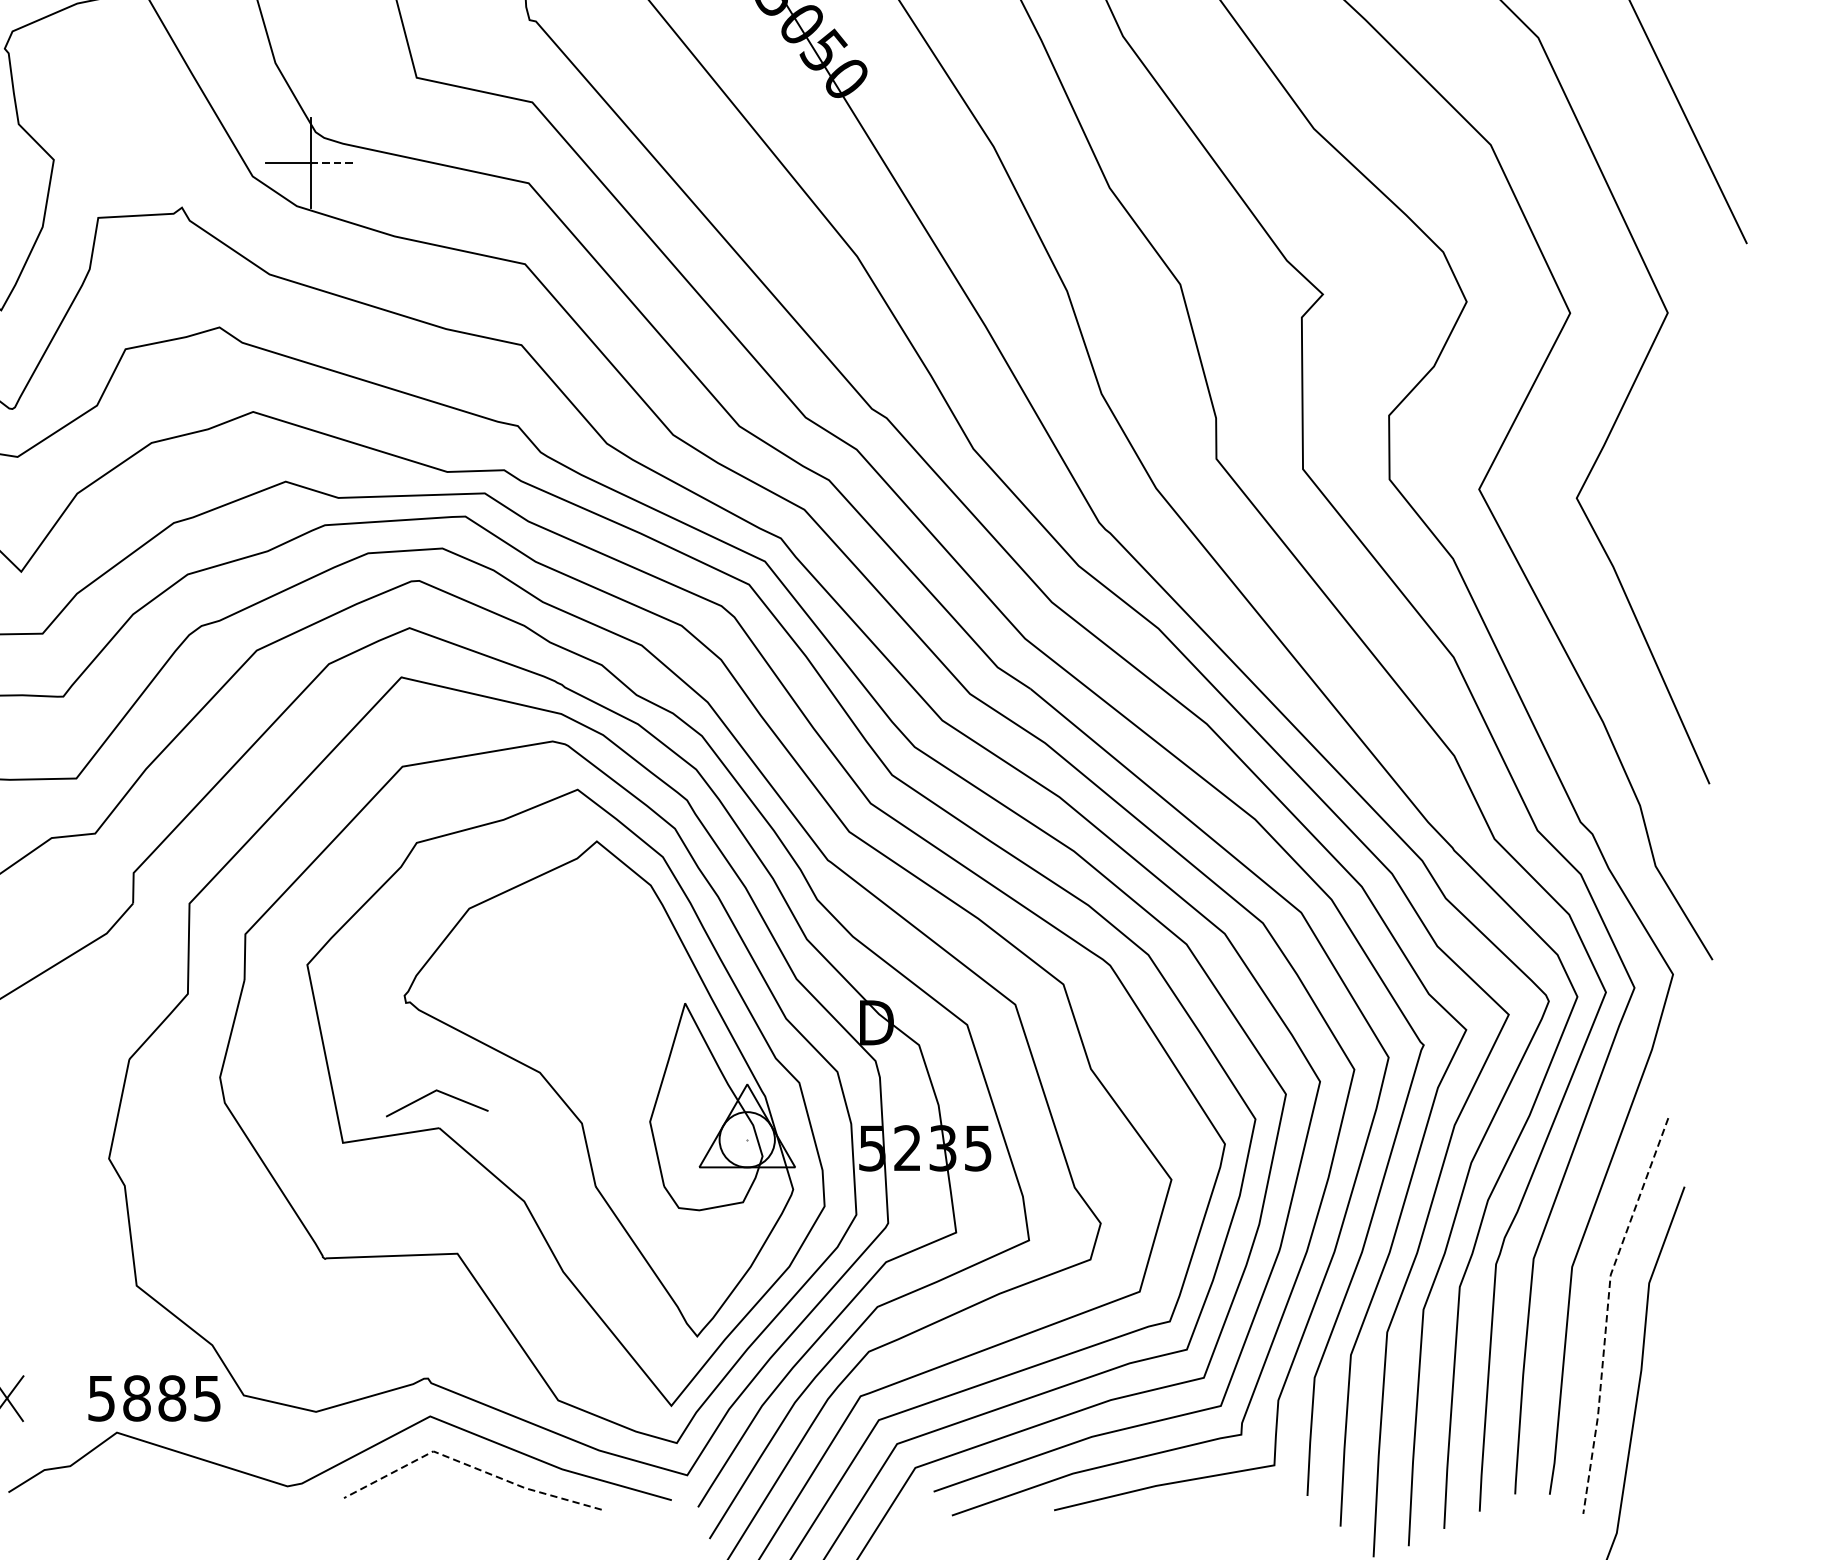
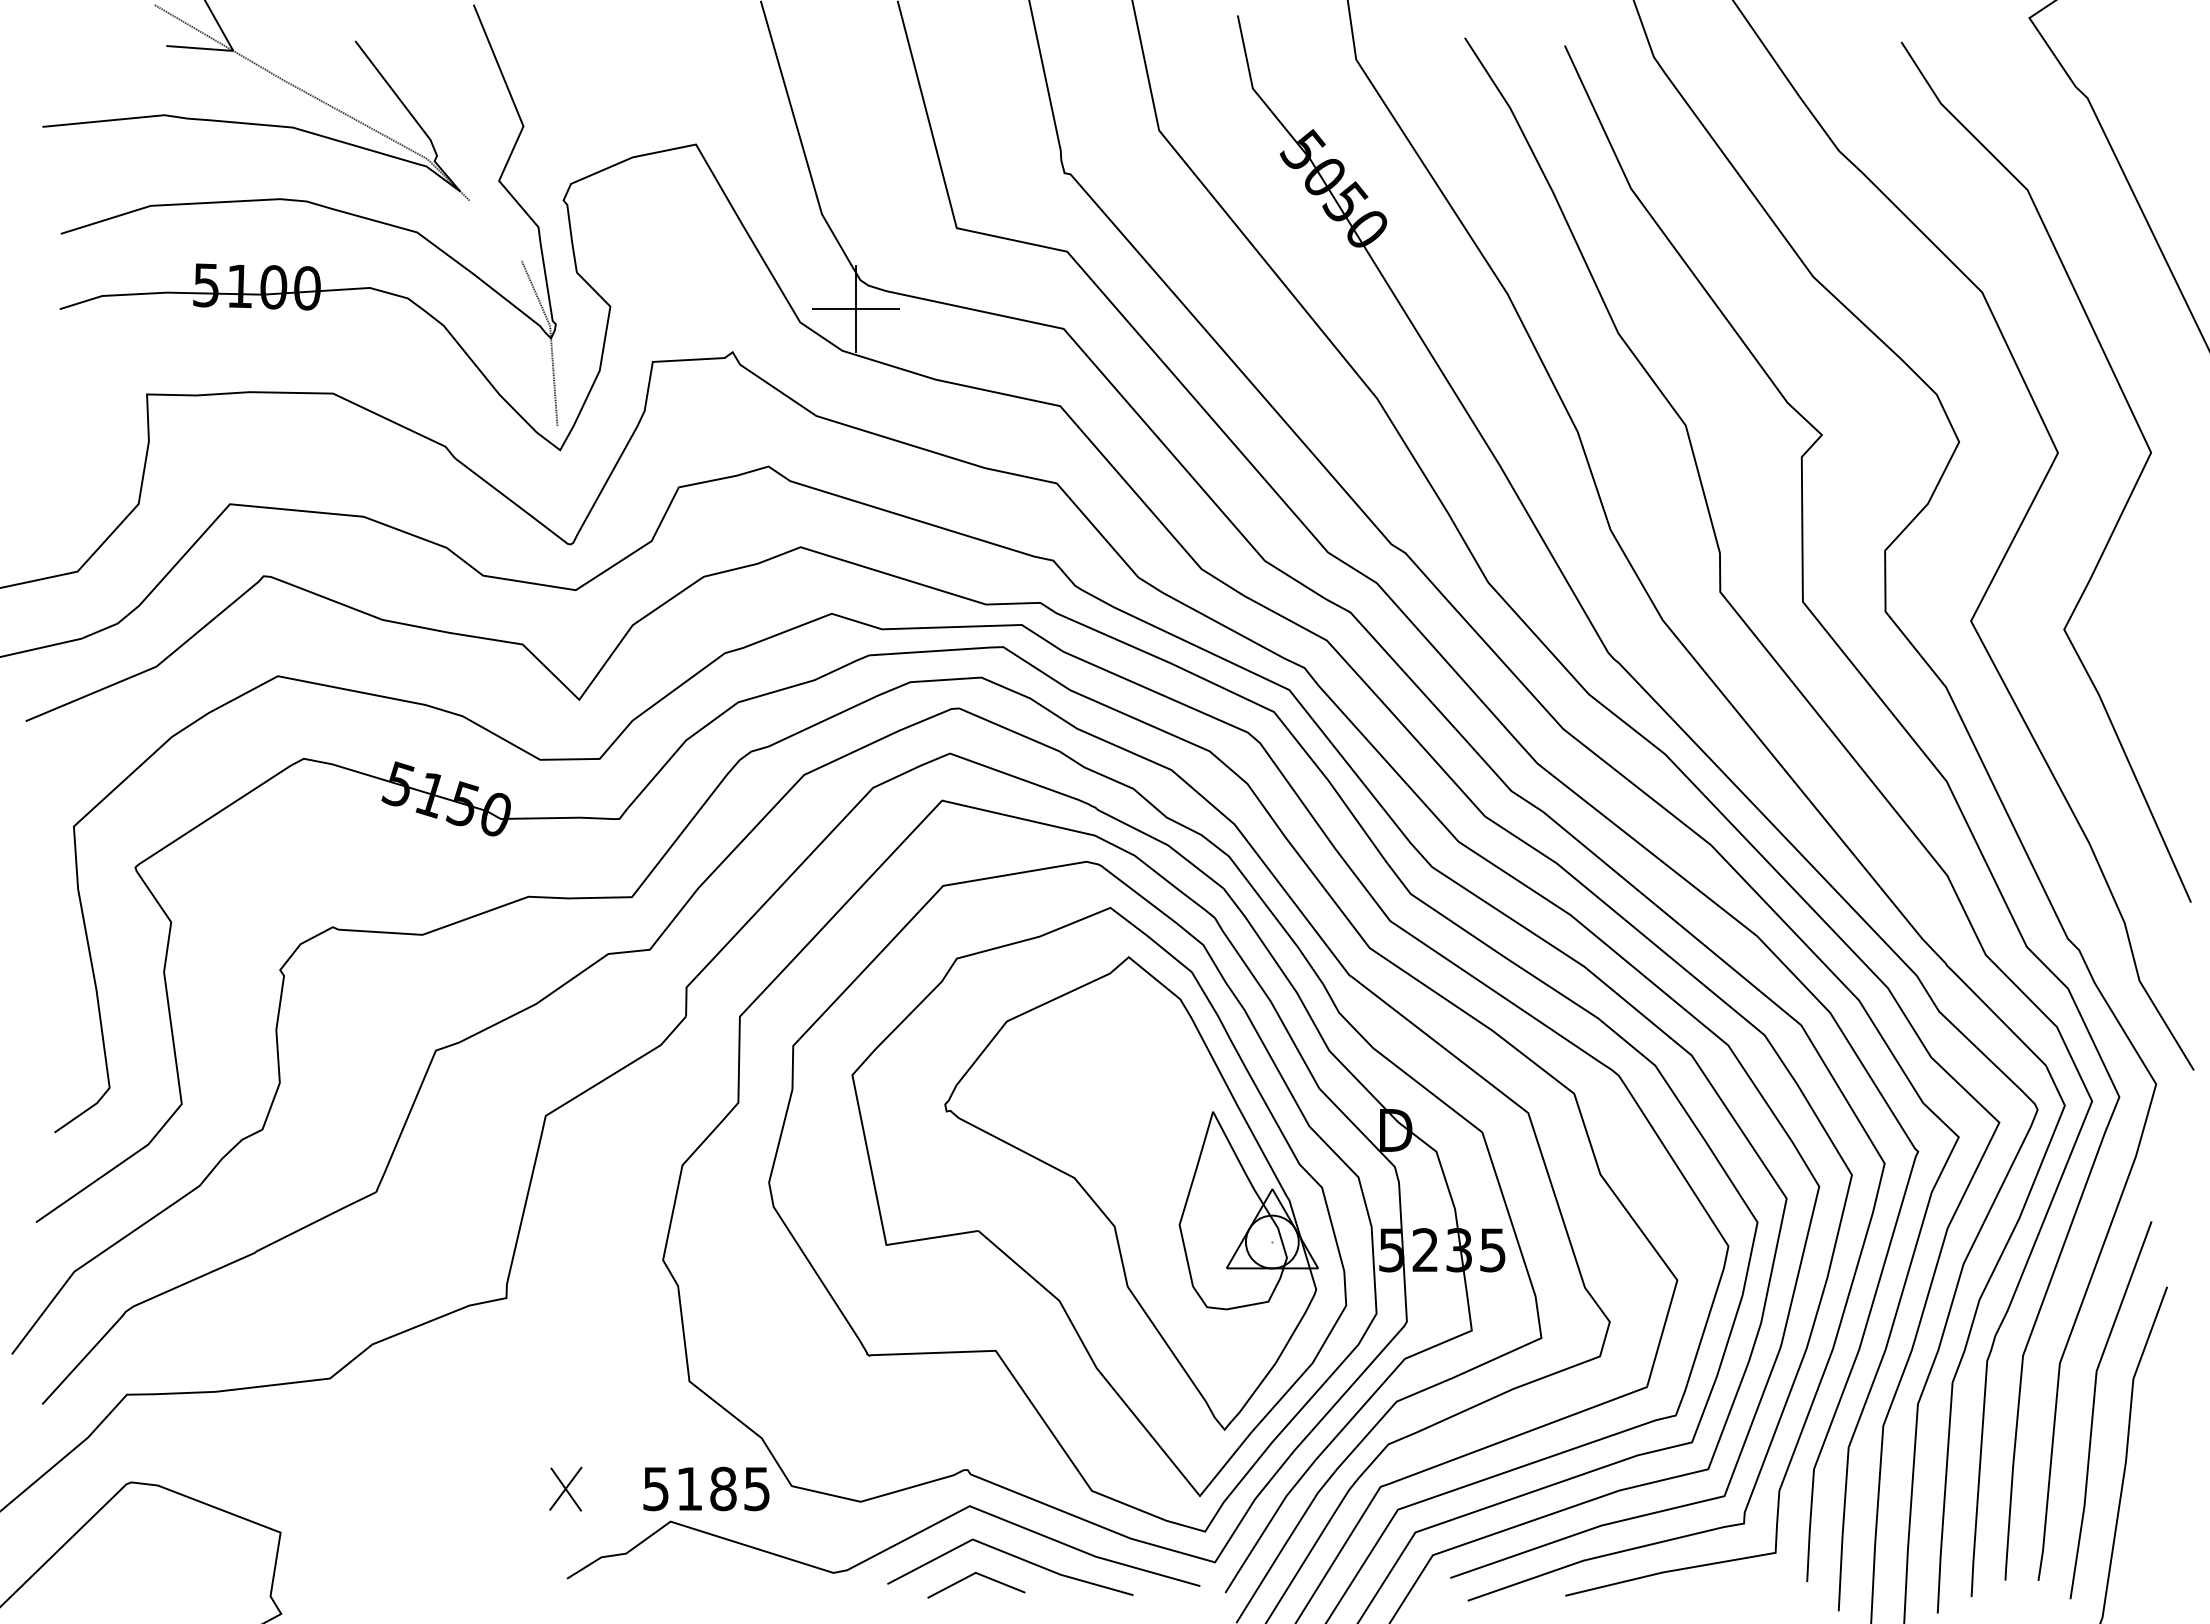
line: (333, 162) -> (877, 309), dashed -> solid
line: (432, 1094) -> (971, 1576), moved
line: (1607, 1310) -> (2093, 1405), dashed -> solid
text: (136, 1397) -> (689, 1488), 5885 -> 5185
line: (468, 1466) -> (1006, 1553), dashed -> solid

